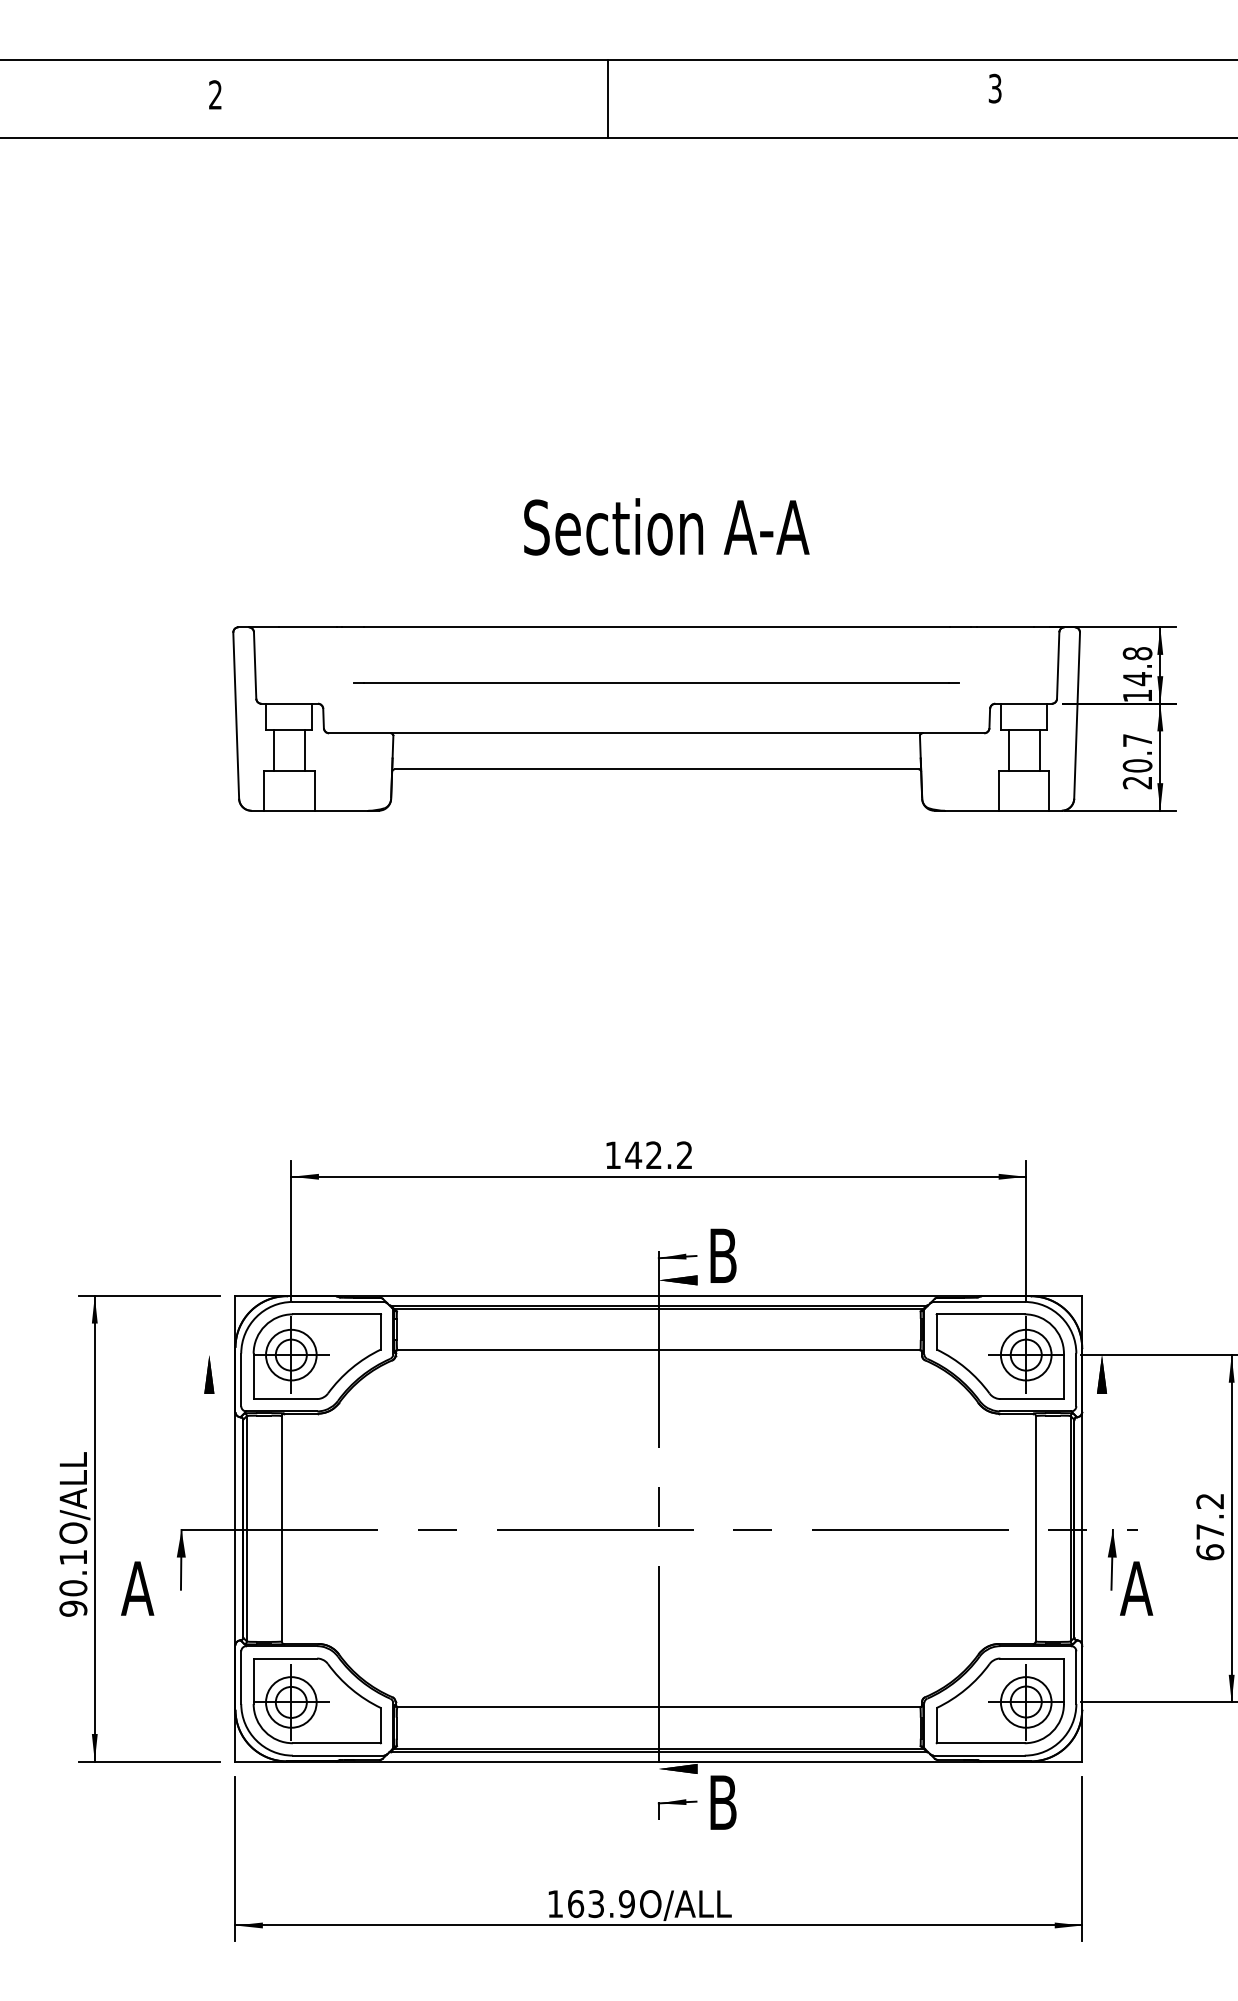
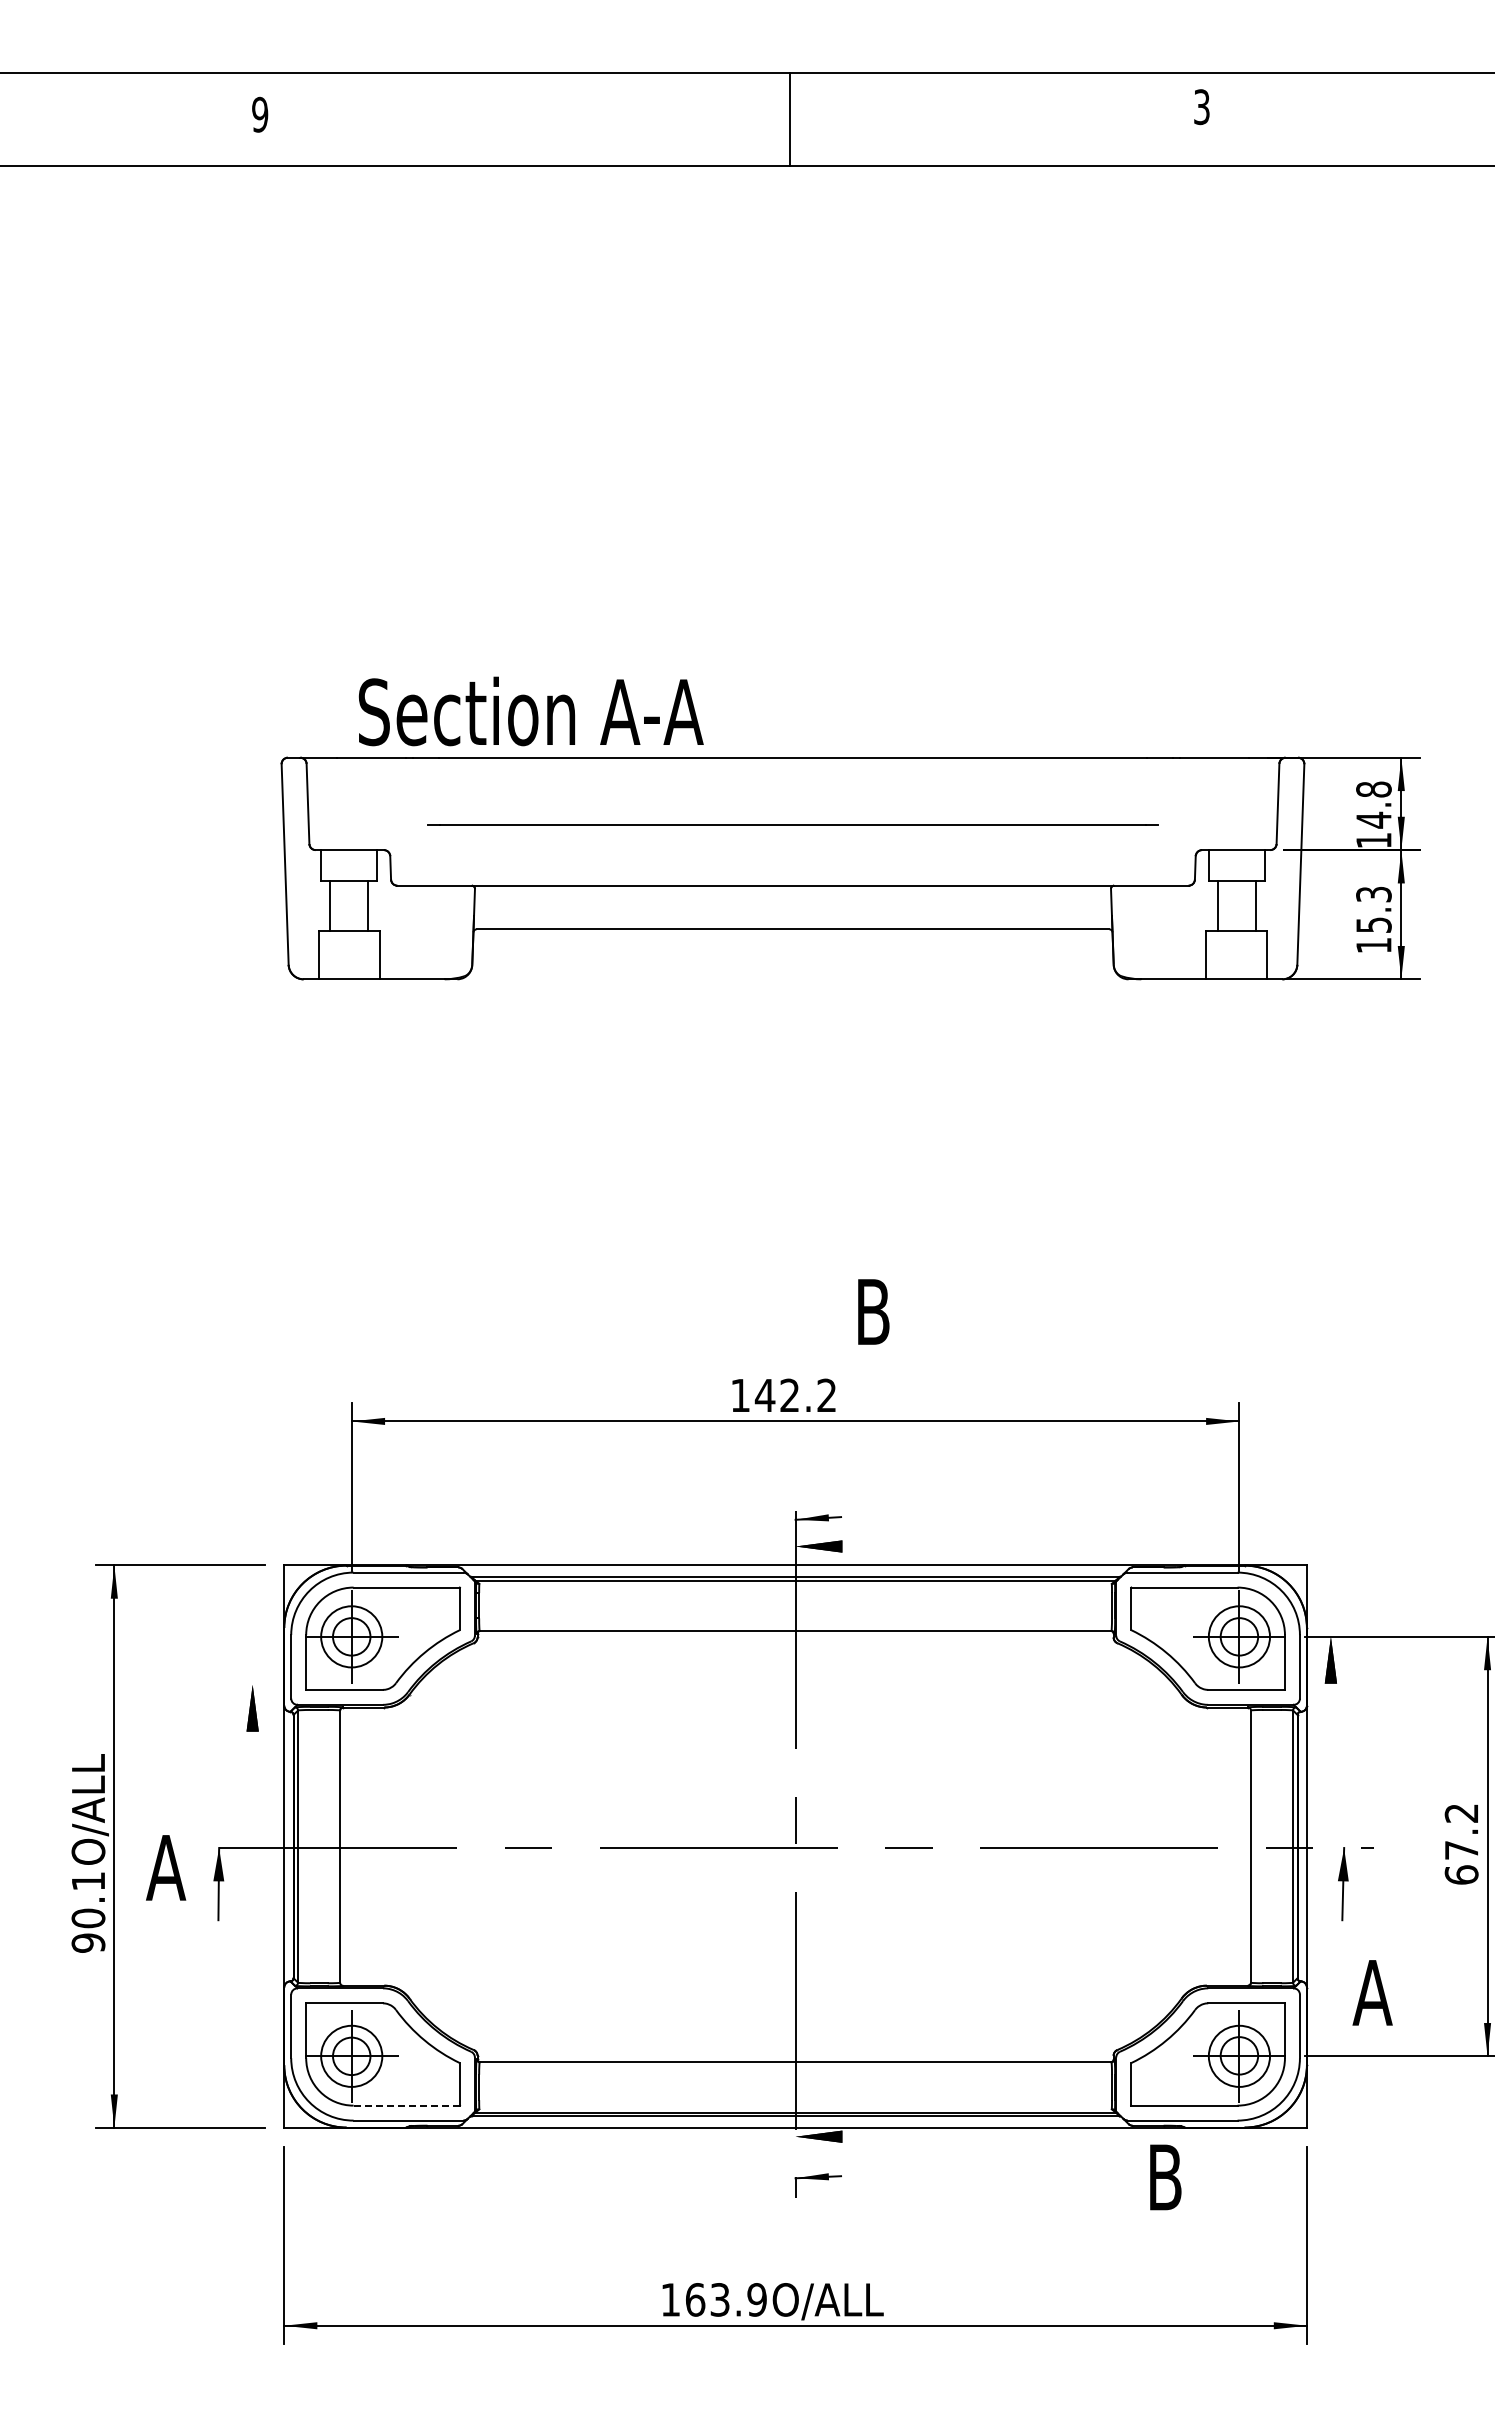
text: (215, 94) -> (260, 114), 2 -> 9
line: (607, 98) -> (789, 119), moved
text: (666, 526) -> (530, 711), moved
text: (1137, 761) -> (1373, 919), 20.7 -> 15.3
text: (723, 1255) -> (873, 1311), moved
part: (209, 1374) -> (252, 1708), moved
text: (137, 1588) -> (166, 1867), moved
text: (1136, 1588) -> (1372, 1992), moved
line: (336, 1743) -> (406, 2105), solid -> dashed
text: (723, 1802) -> (1165, 2177), moved

